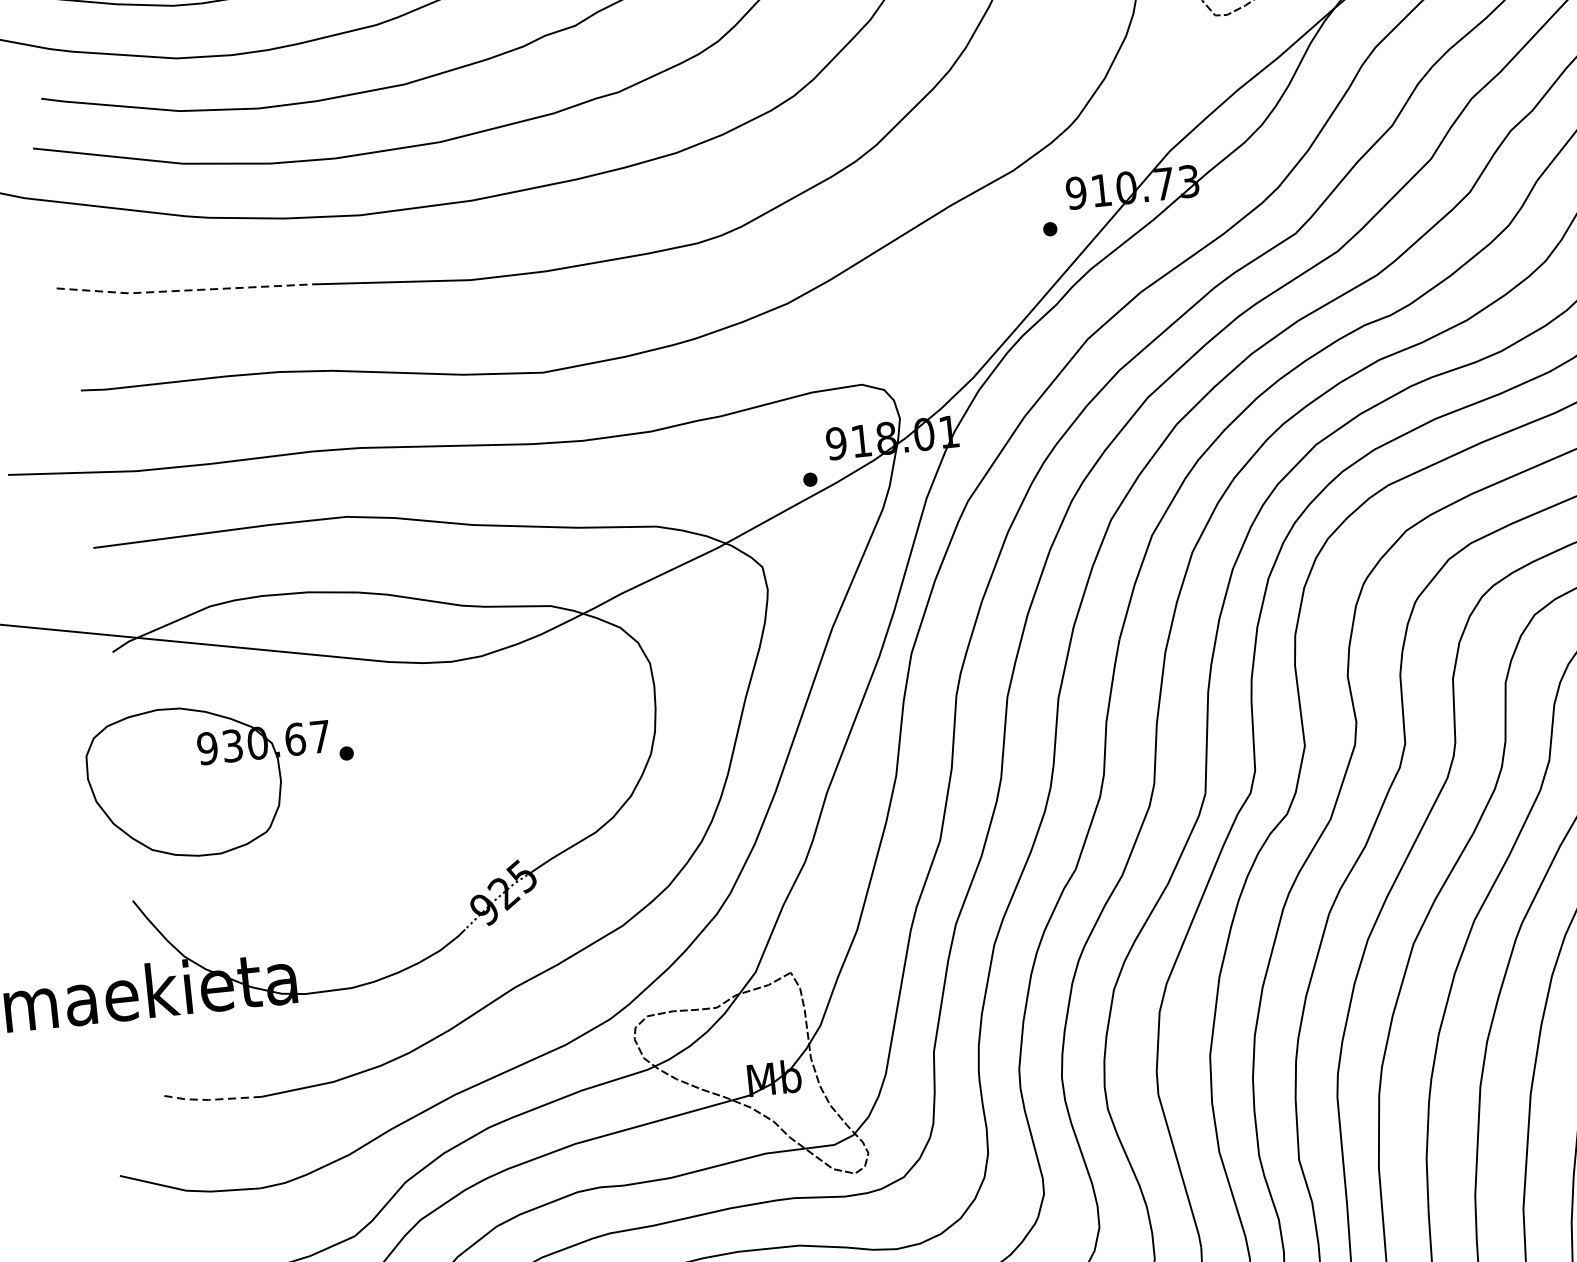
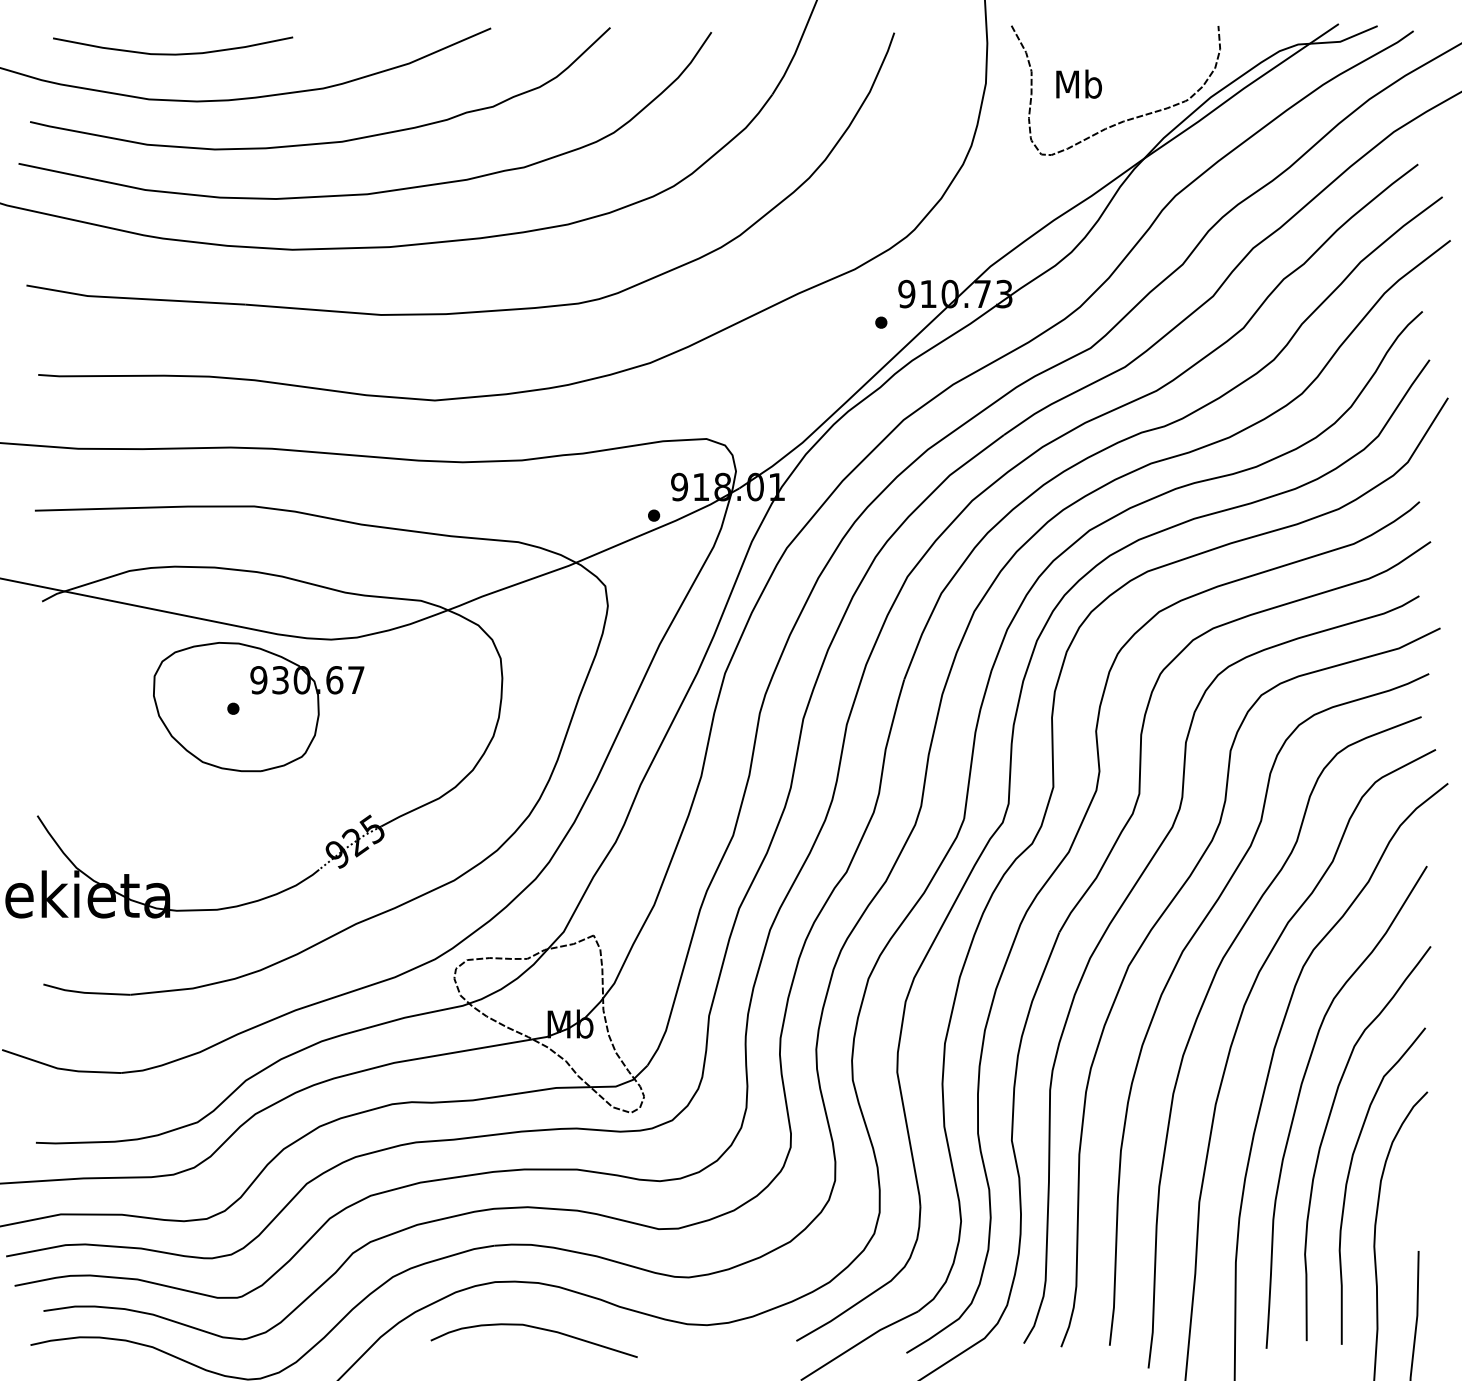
line: (183, 290) -> (134, 298), dashed -> solid
part: (210, 780) -> (258, 707), moved
line: (208, 1099) -> (84, 992), dashed -> solid

